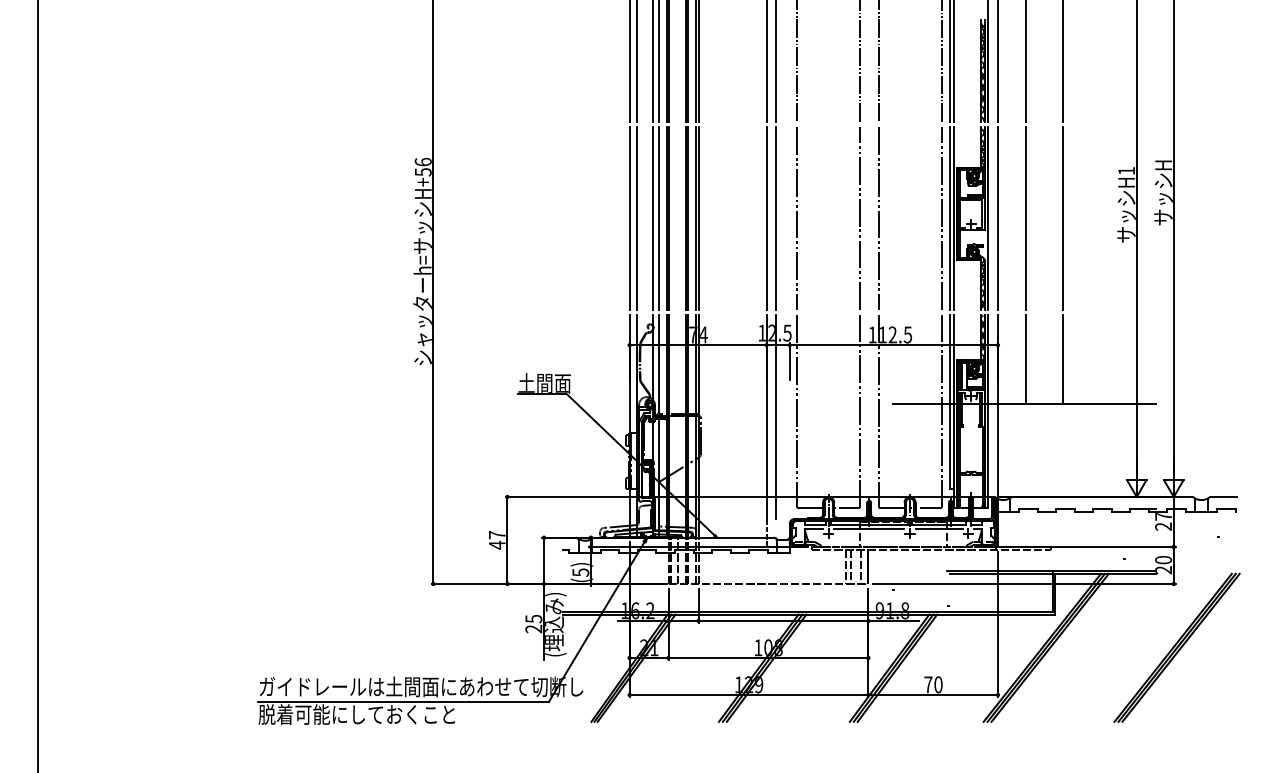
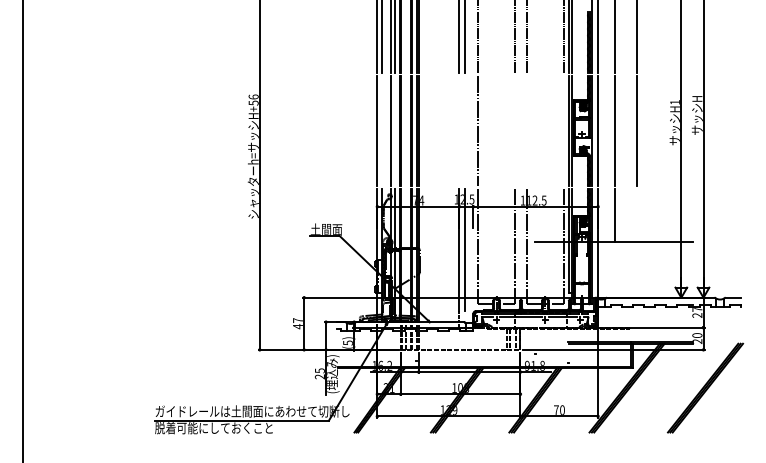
line: (636, 217) -> (381, 130), removed
line: (659, 217) -> (395, 130), removed
line: (766, 217) -> (459, 130), removed
line: (776, 217) -> (465, 130), removed
line: (860, 217) -> (515, 130), removed
line: (878, 217) -> (526, 130), removed
line: (941, 217) -> (564, 130), removed
line: (1061, 359) -> (636, 215), removed

